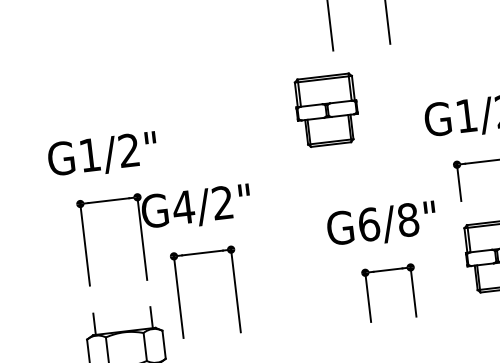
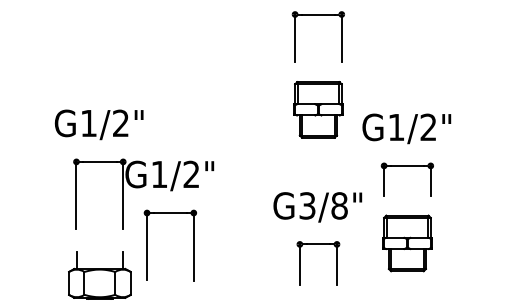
part: (327, 110) -> (318, 109), moved
text: (183, 207) -> (159, 174), G4/2" -> G1/2"
text: (369, 224) -> (307, 205), G6/8" -> G3/8"

